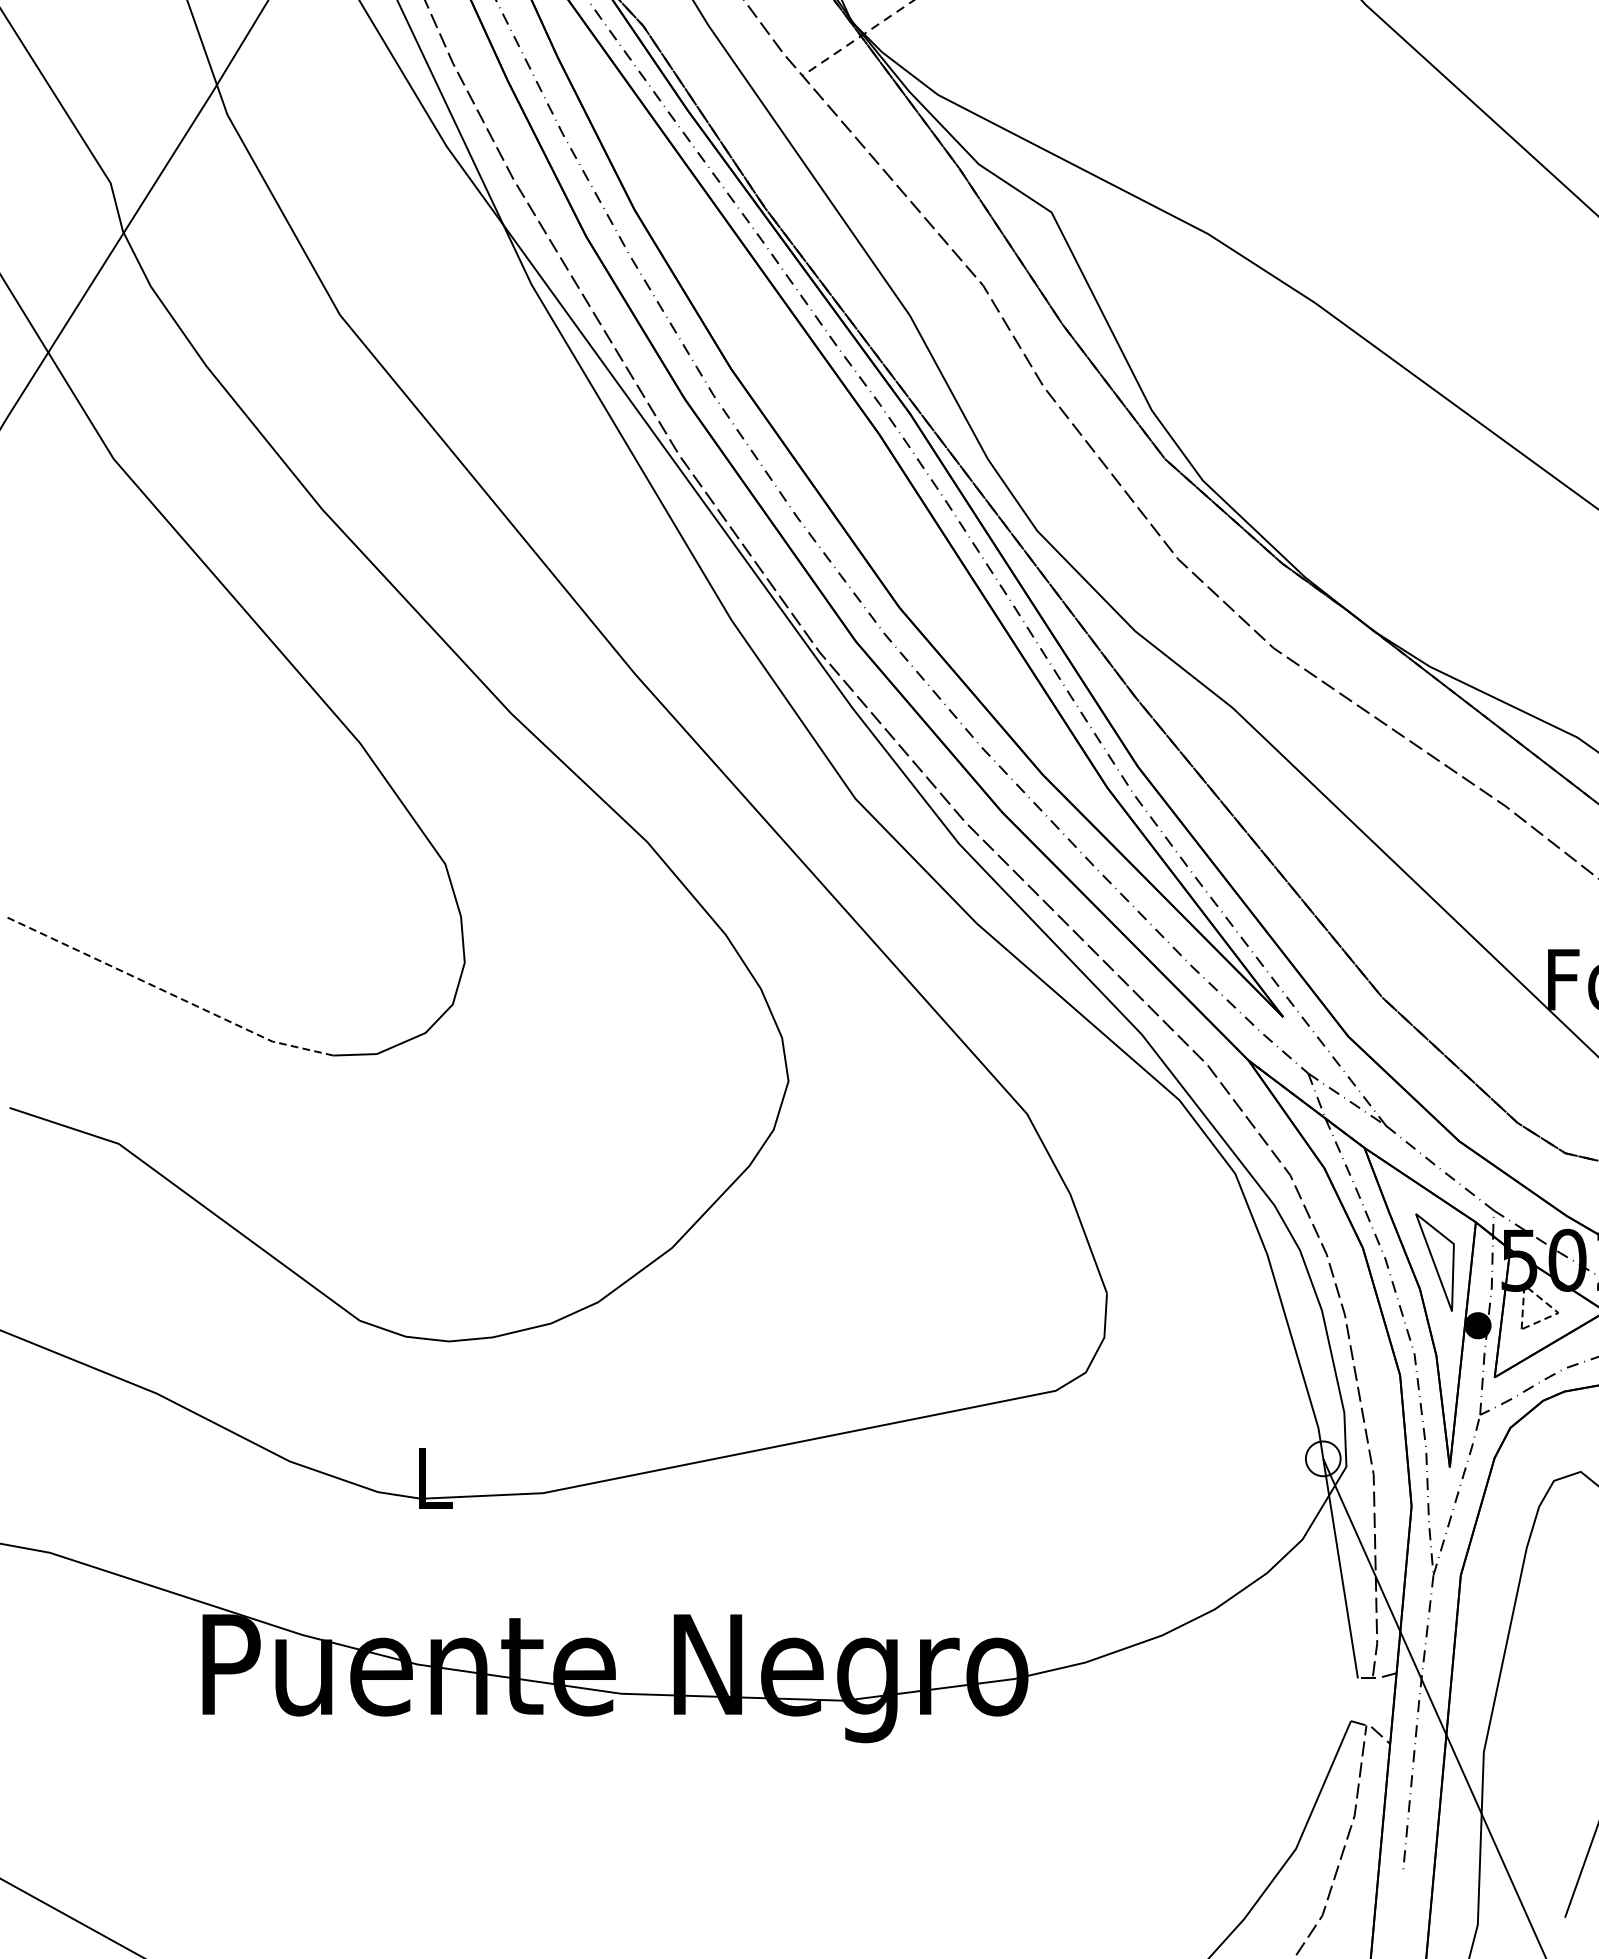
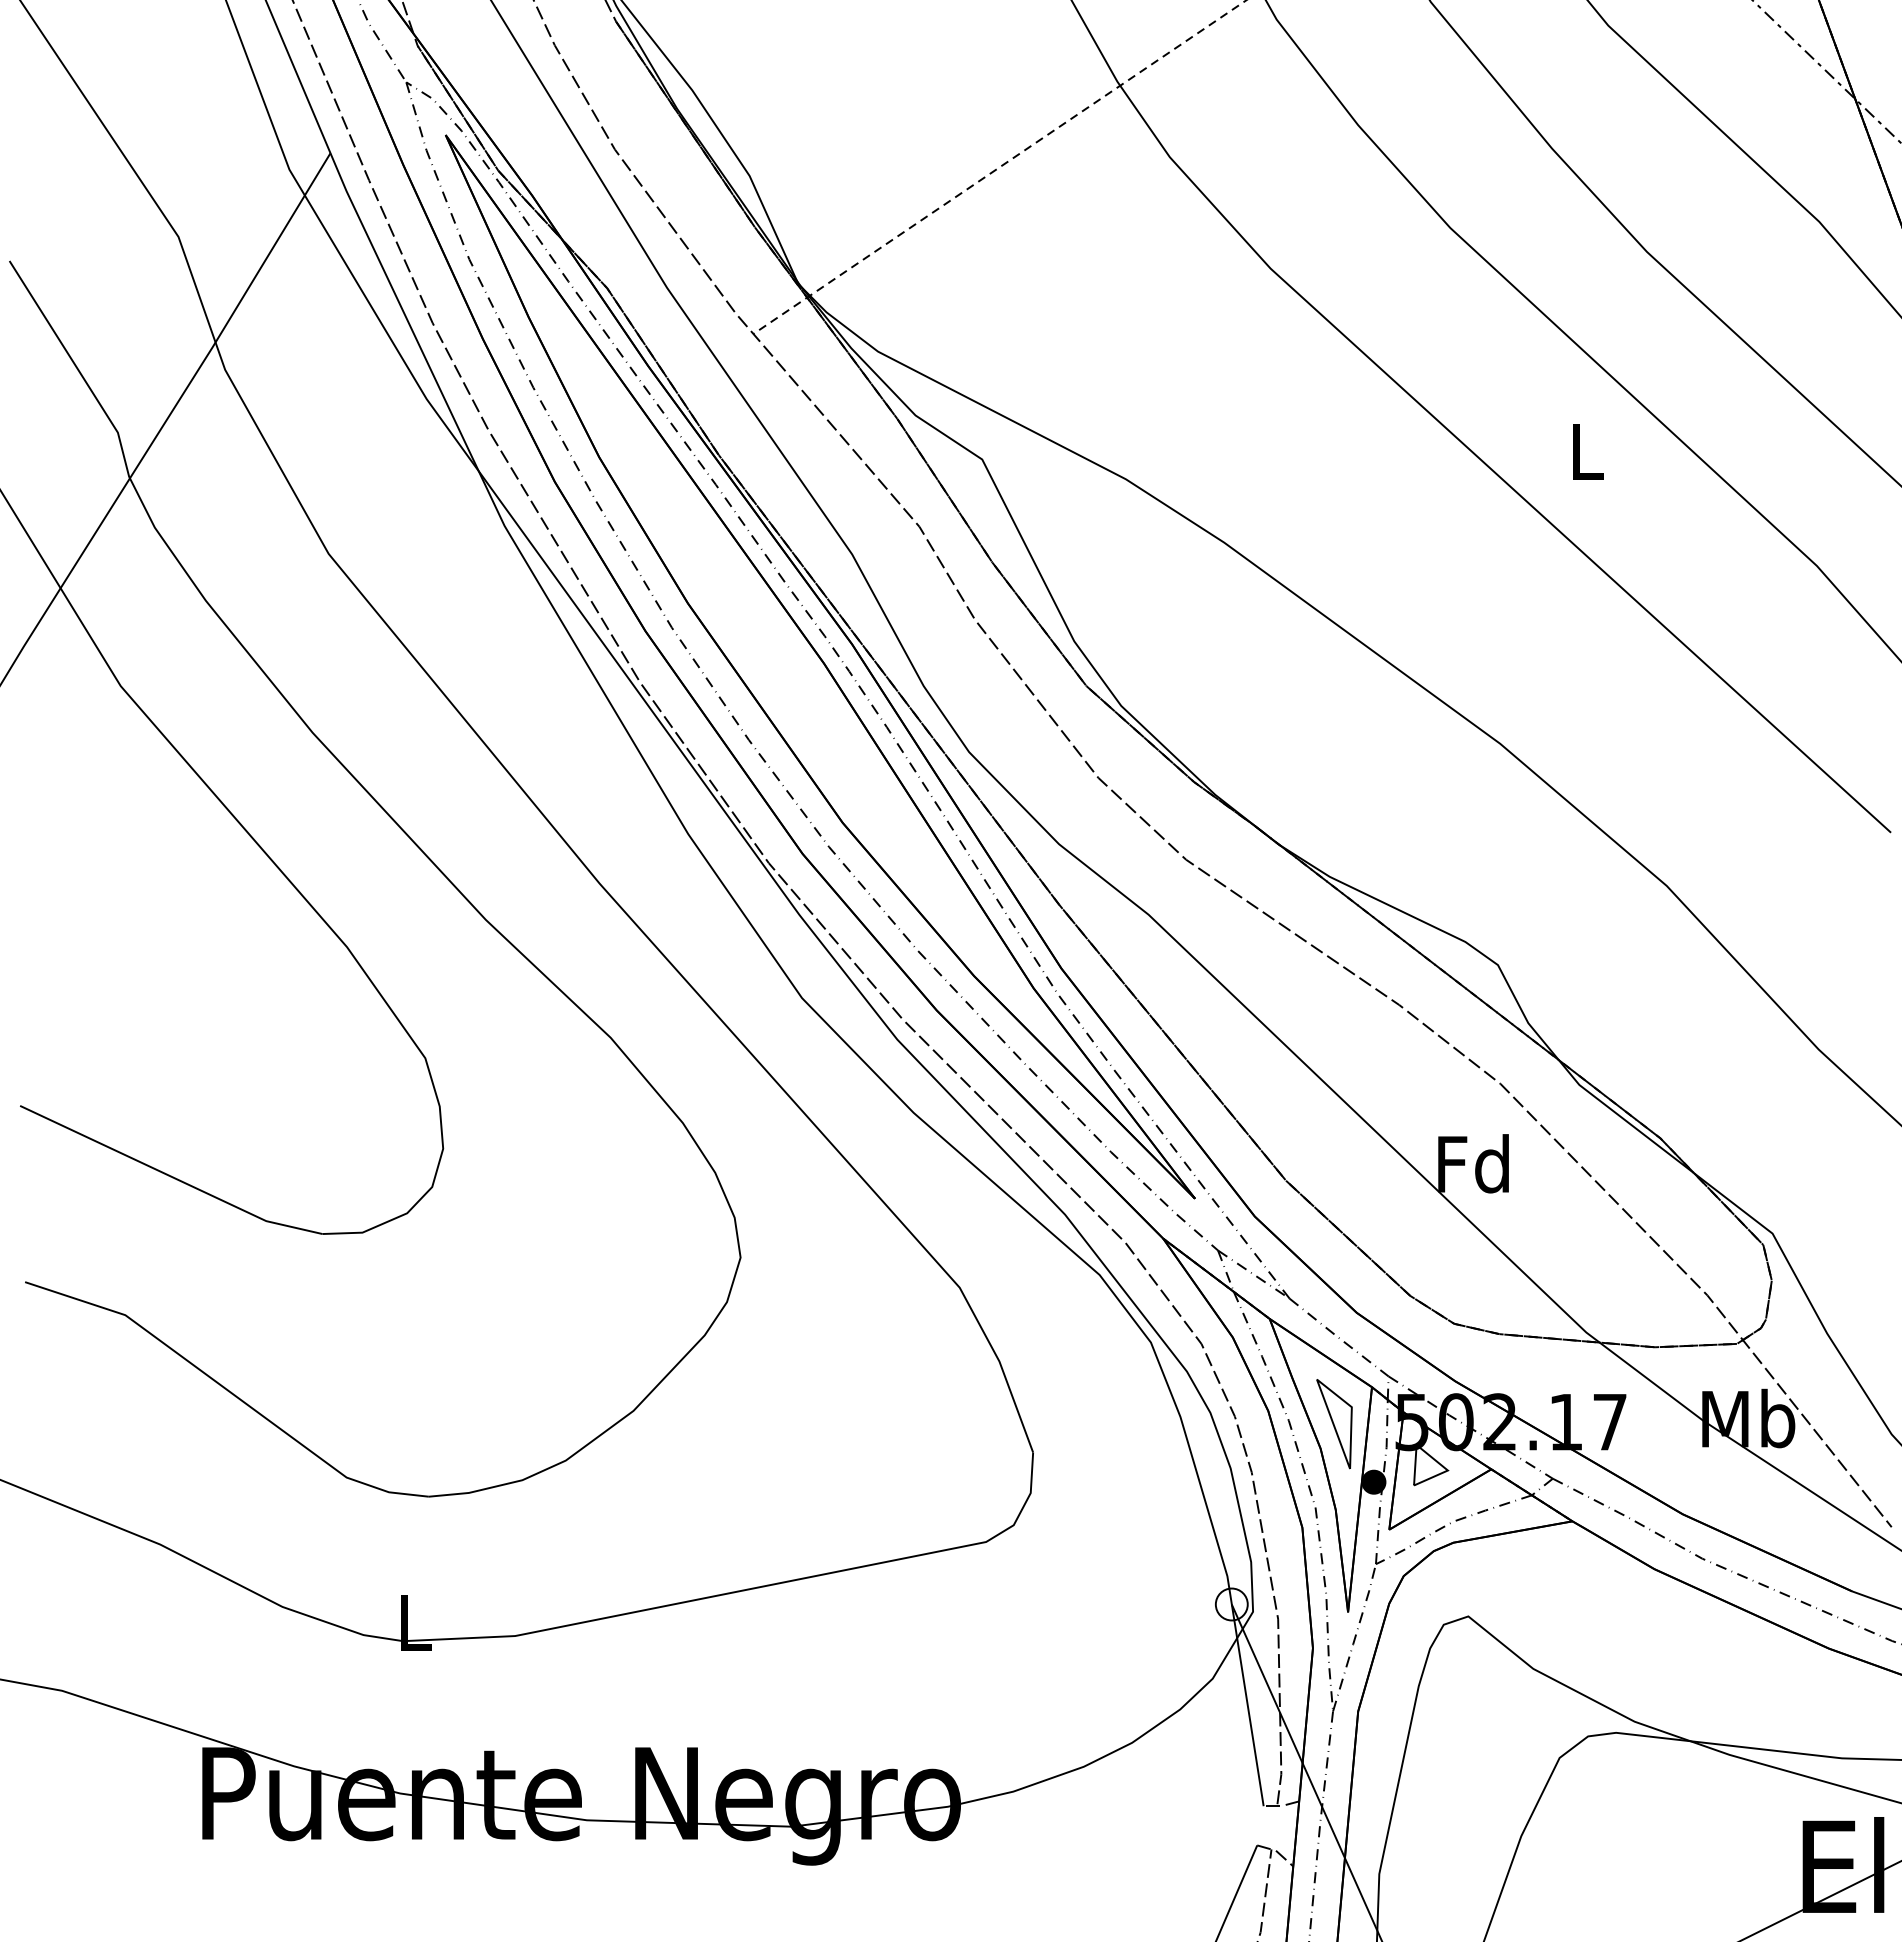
line: (166, 991) -> (169, 1175), dashed -> solid
line: (1540, 1297) -> (1431, 1456), dashed -> solid

